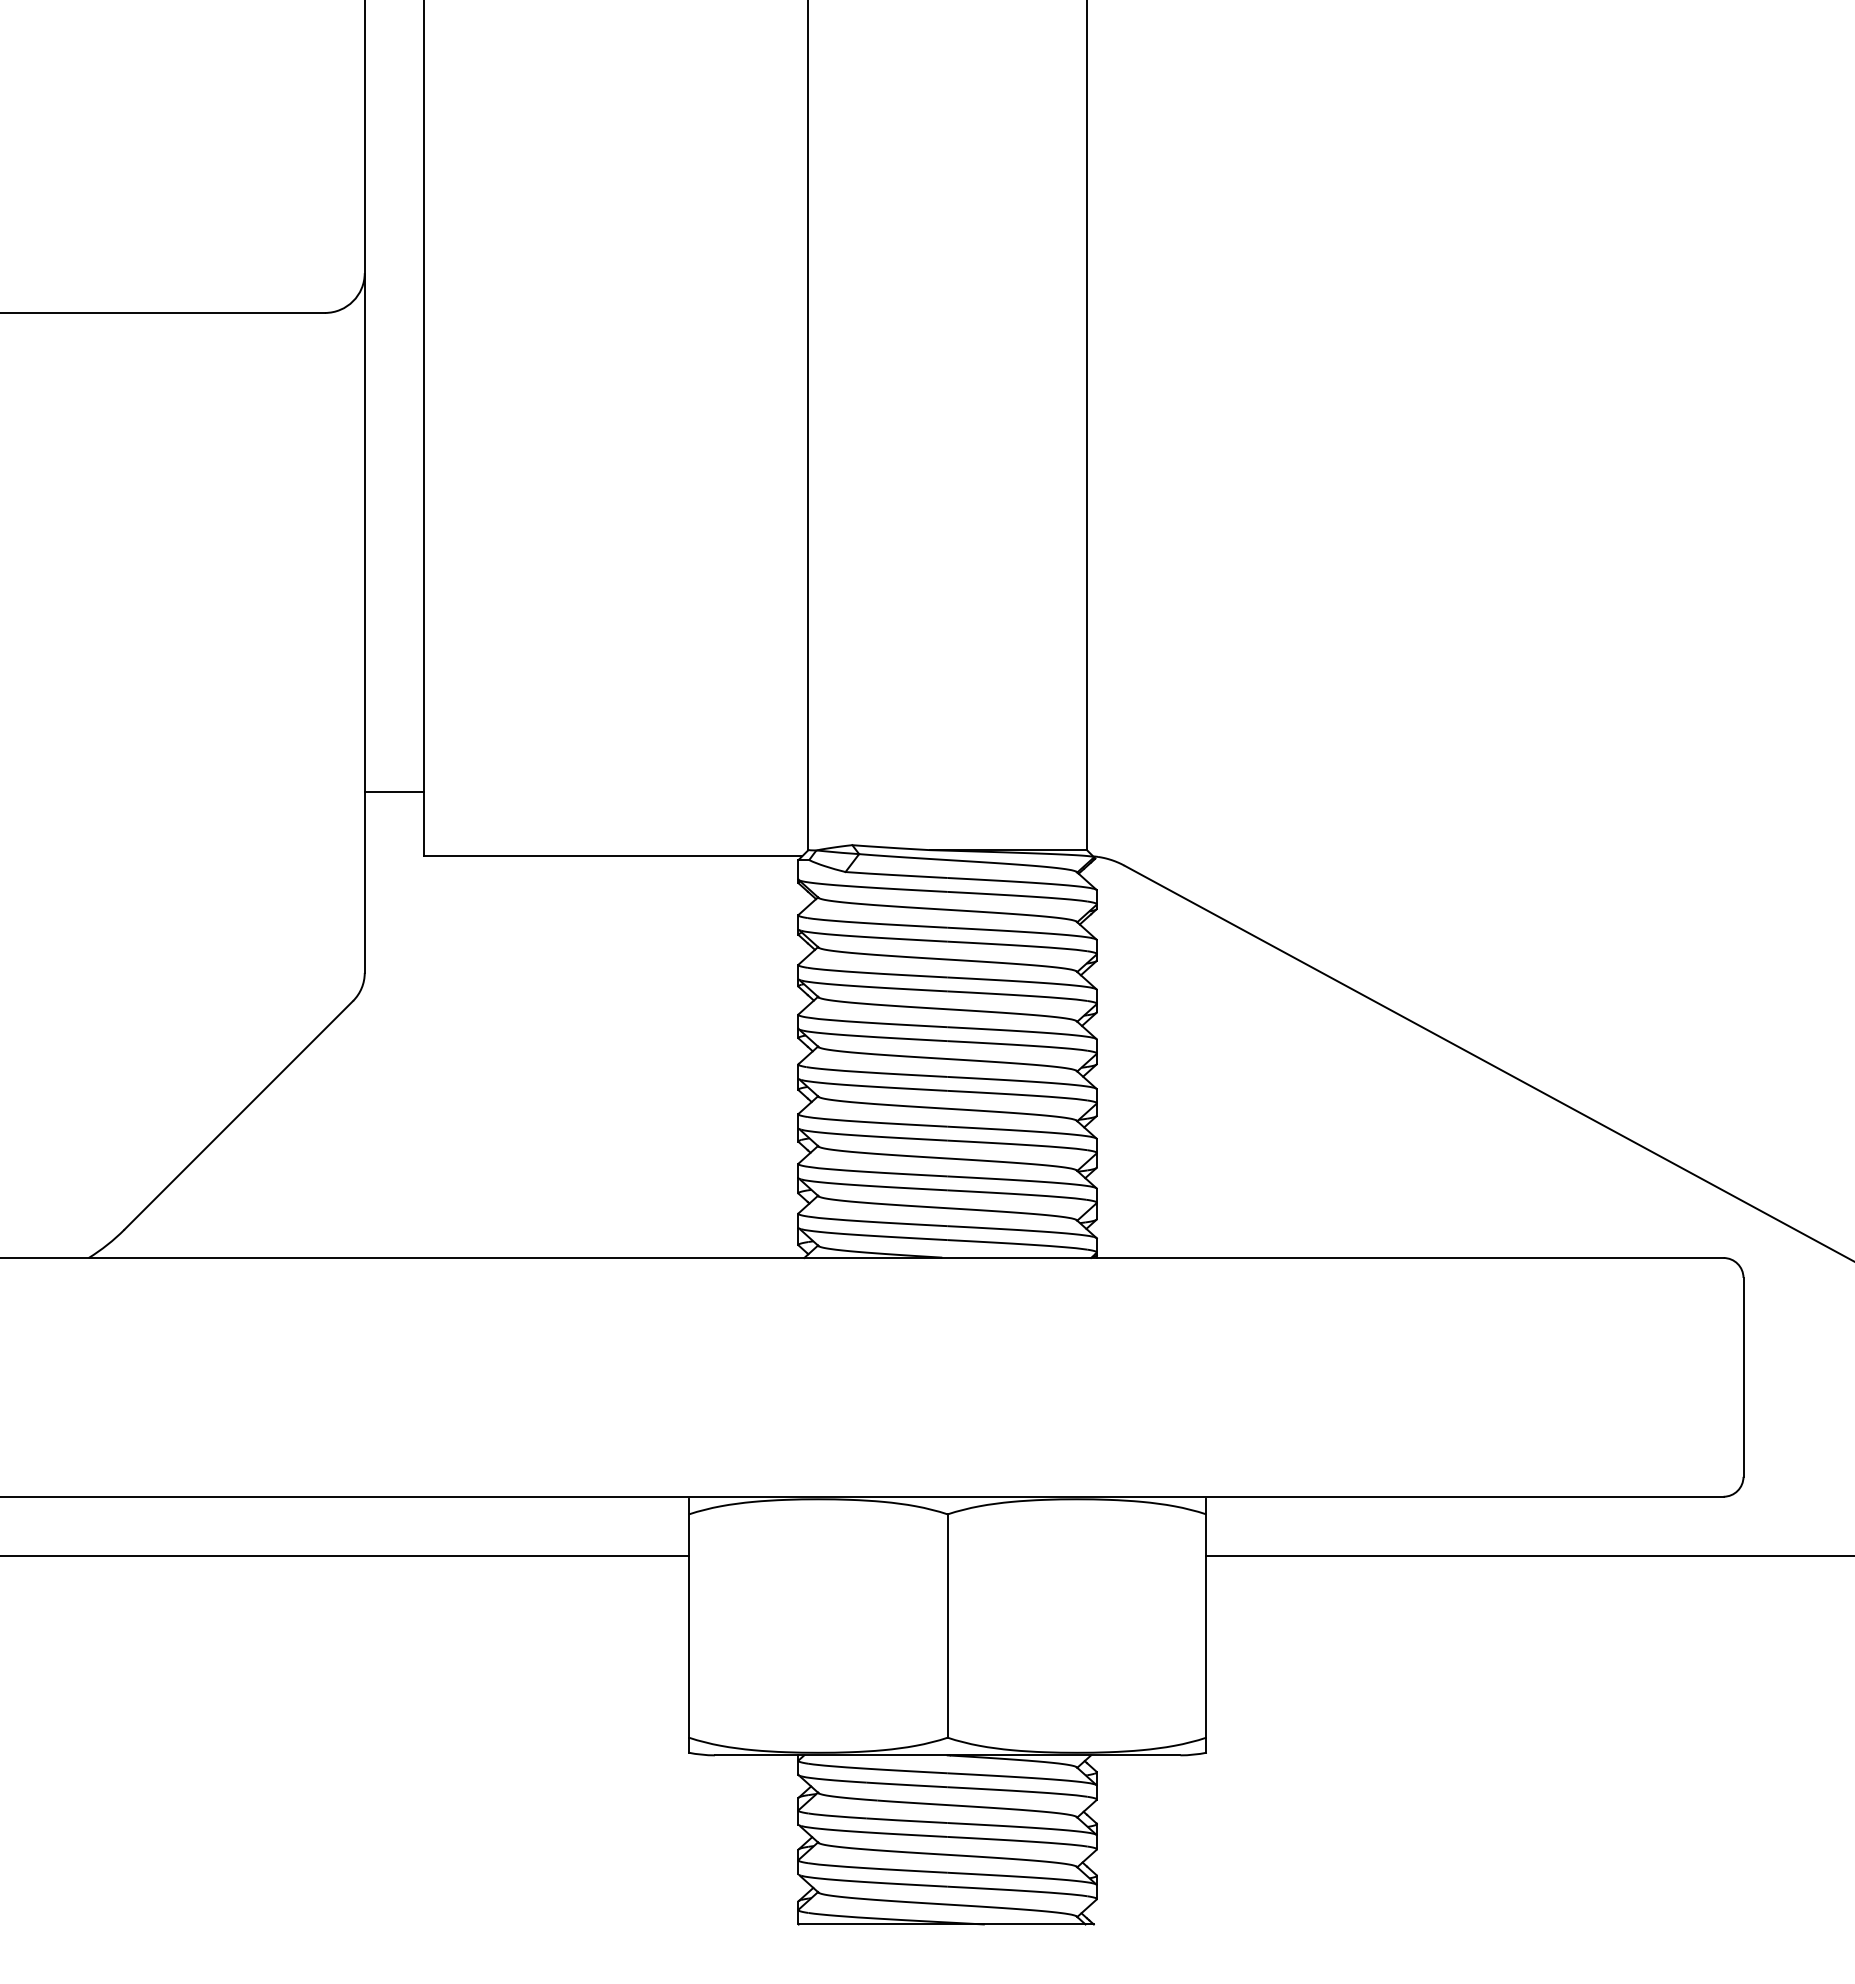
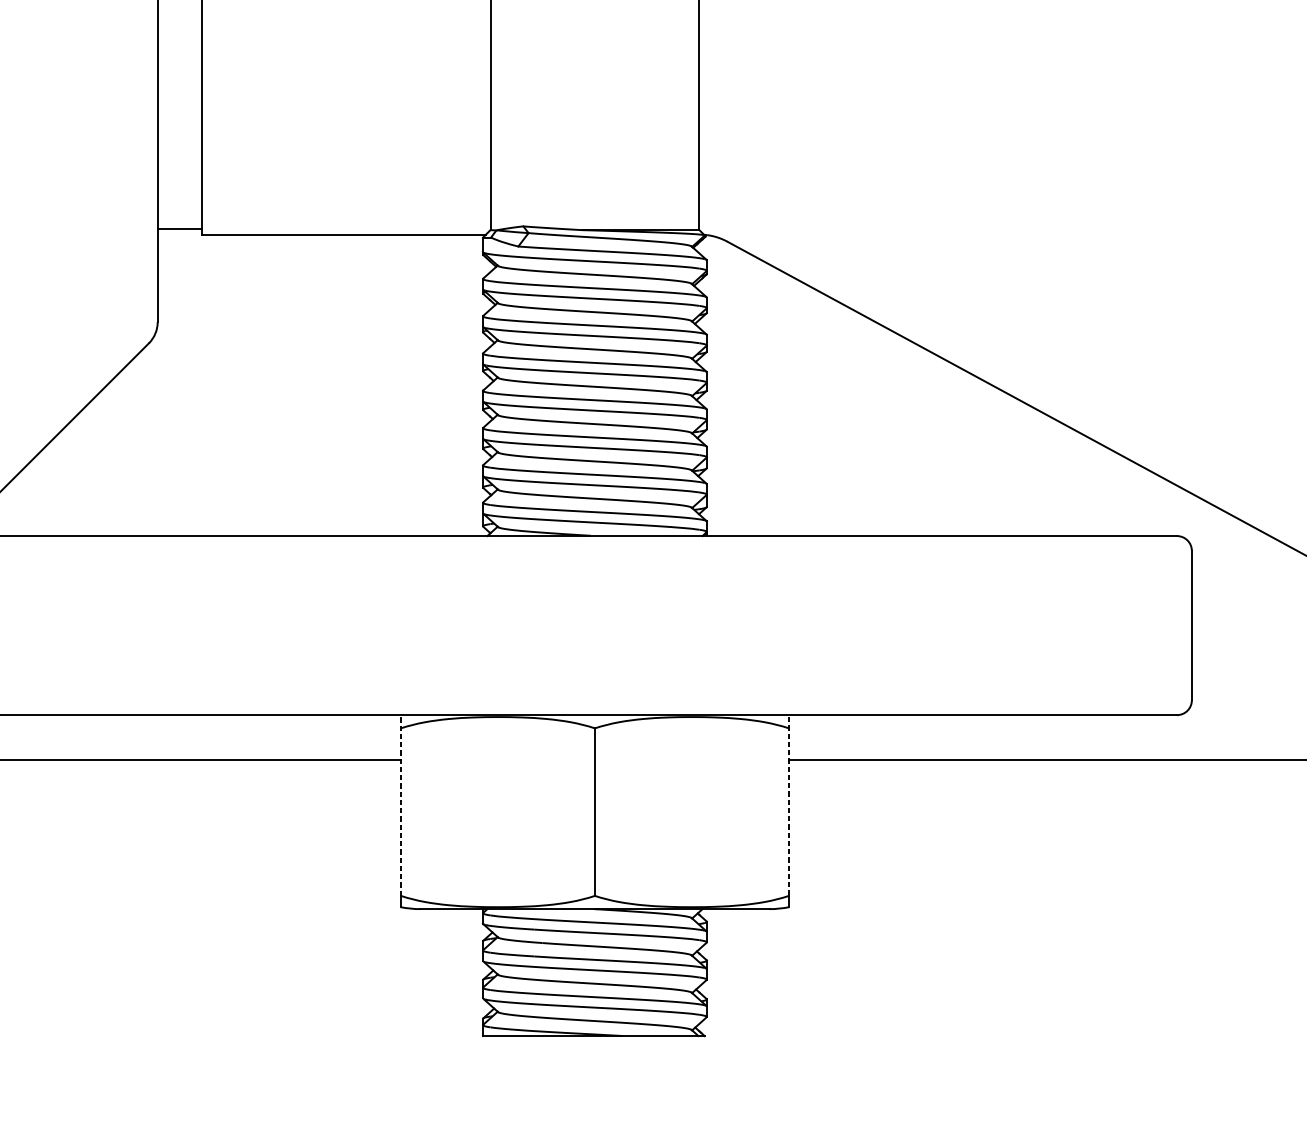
line: (393, 792) -> (179, 228), moved
line: (689, 1618) -> (401, 806), solid -> dashed
line: (1206, 1619) -> (789, 807), solid -> dashed

